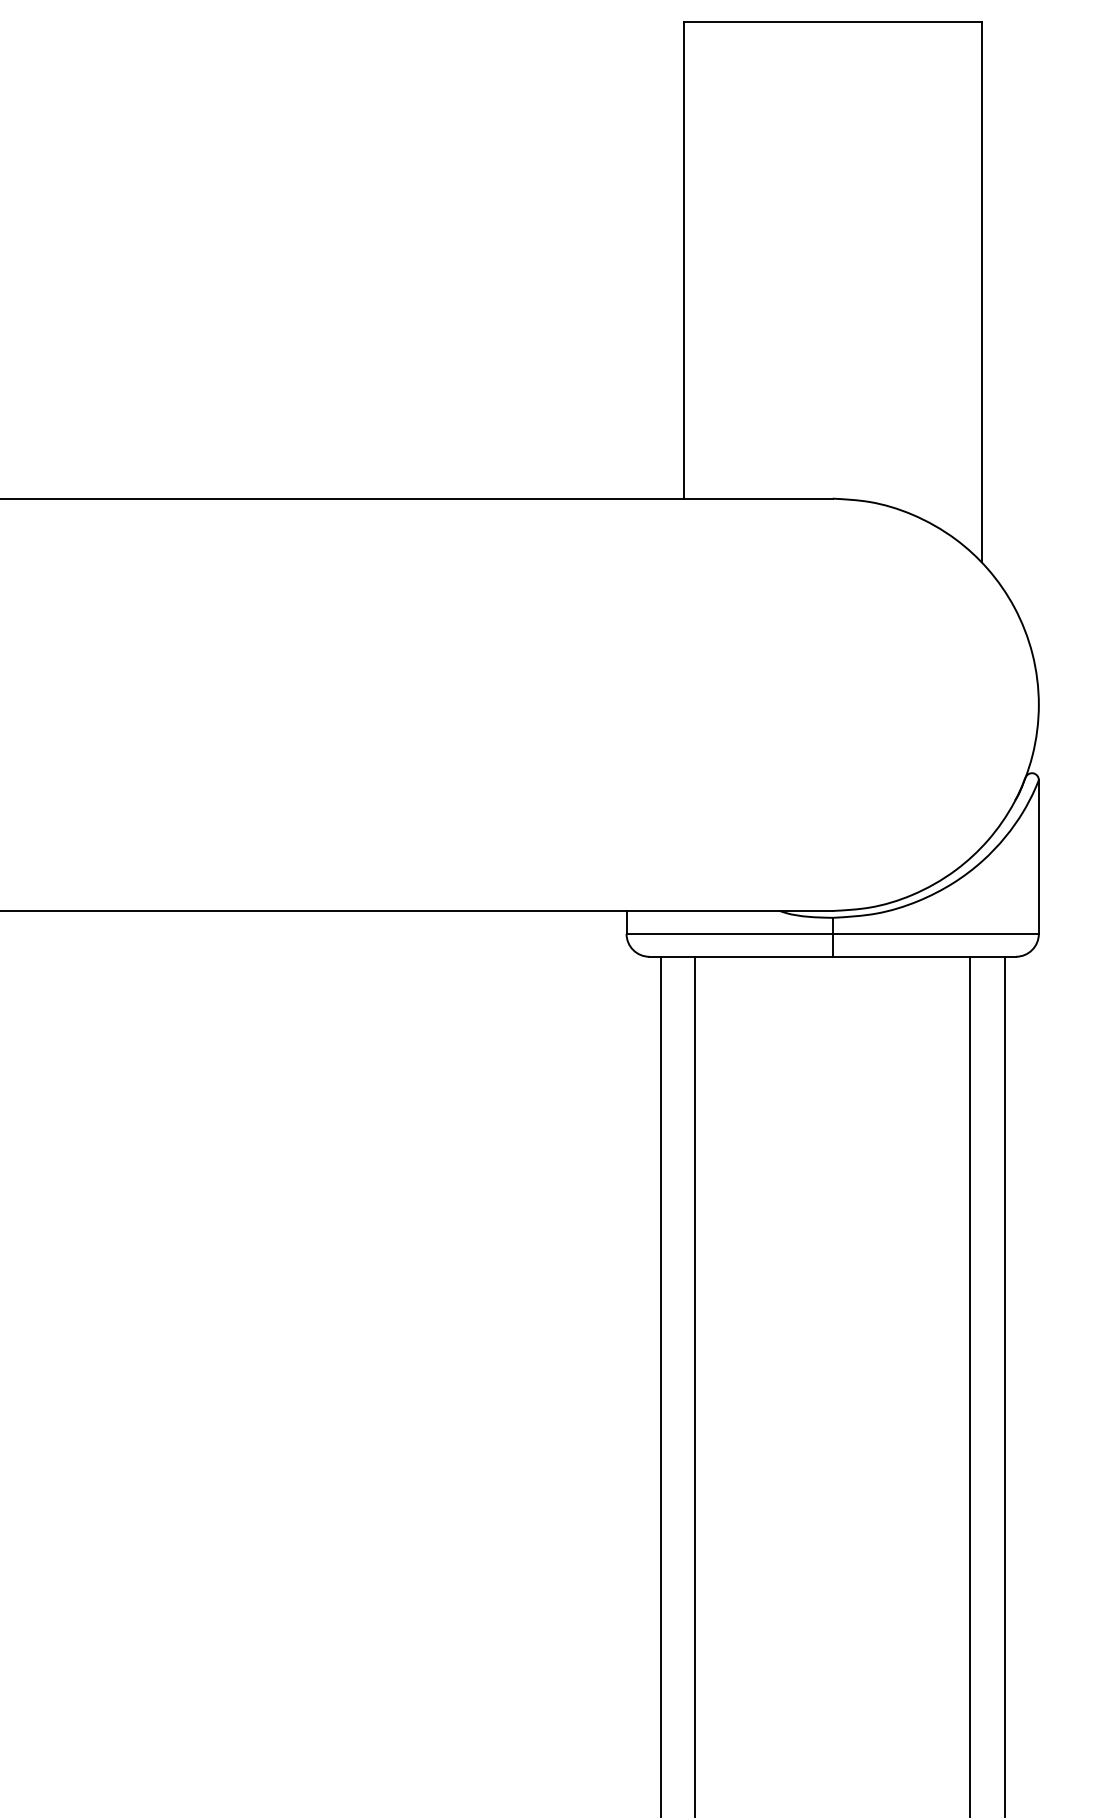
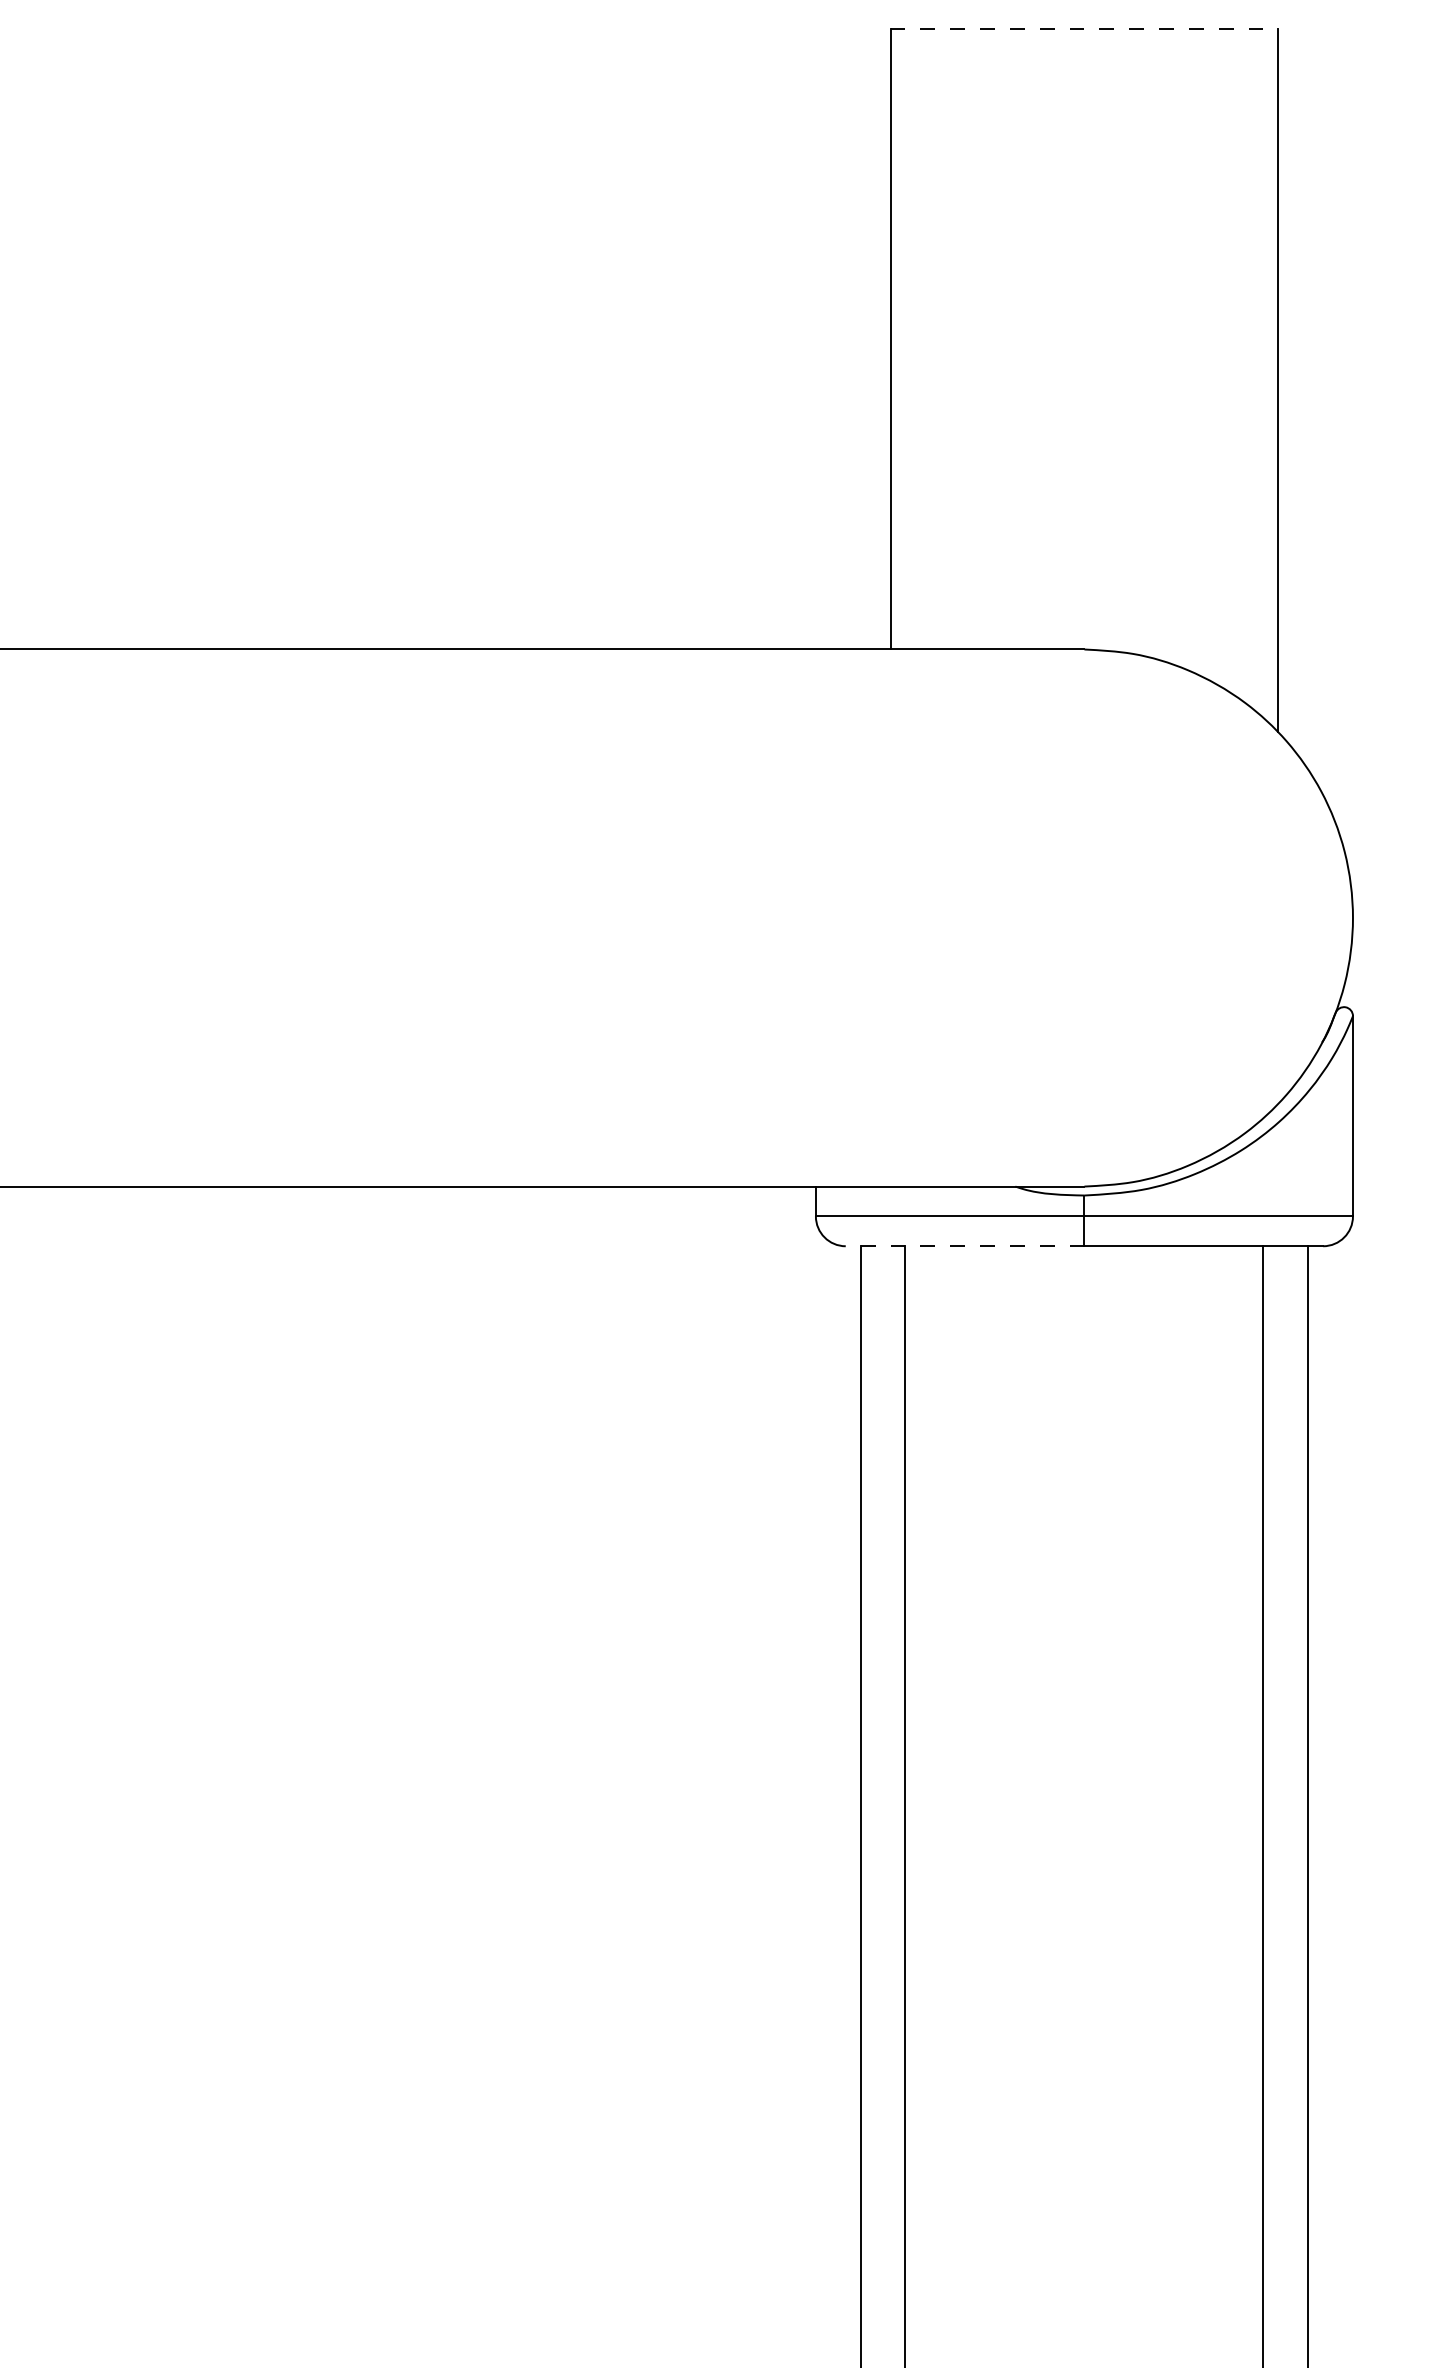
line: (832, 22) -> (1084, 29), solid -> dashed
line: (741, 956) -> (965, 1245), solid -> dashed

